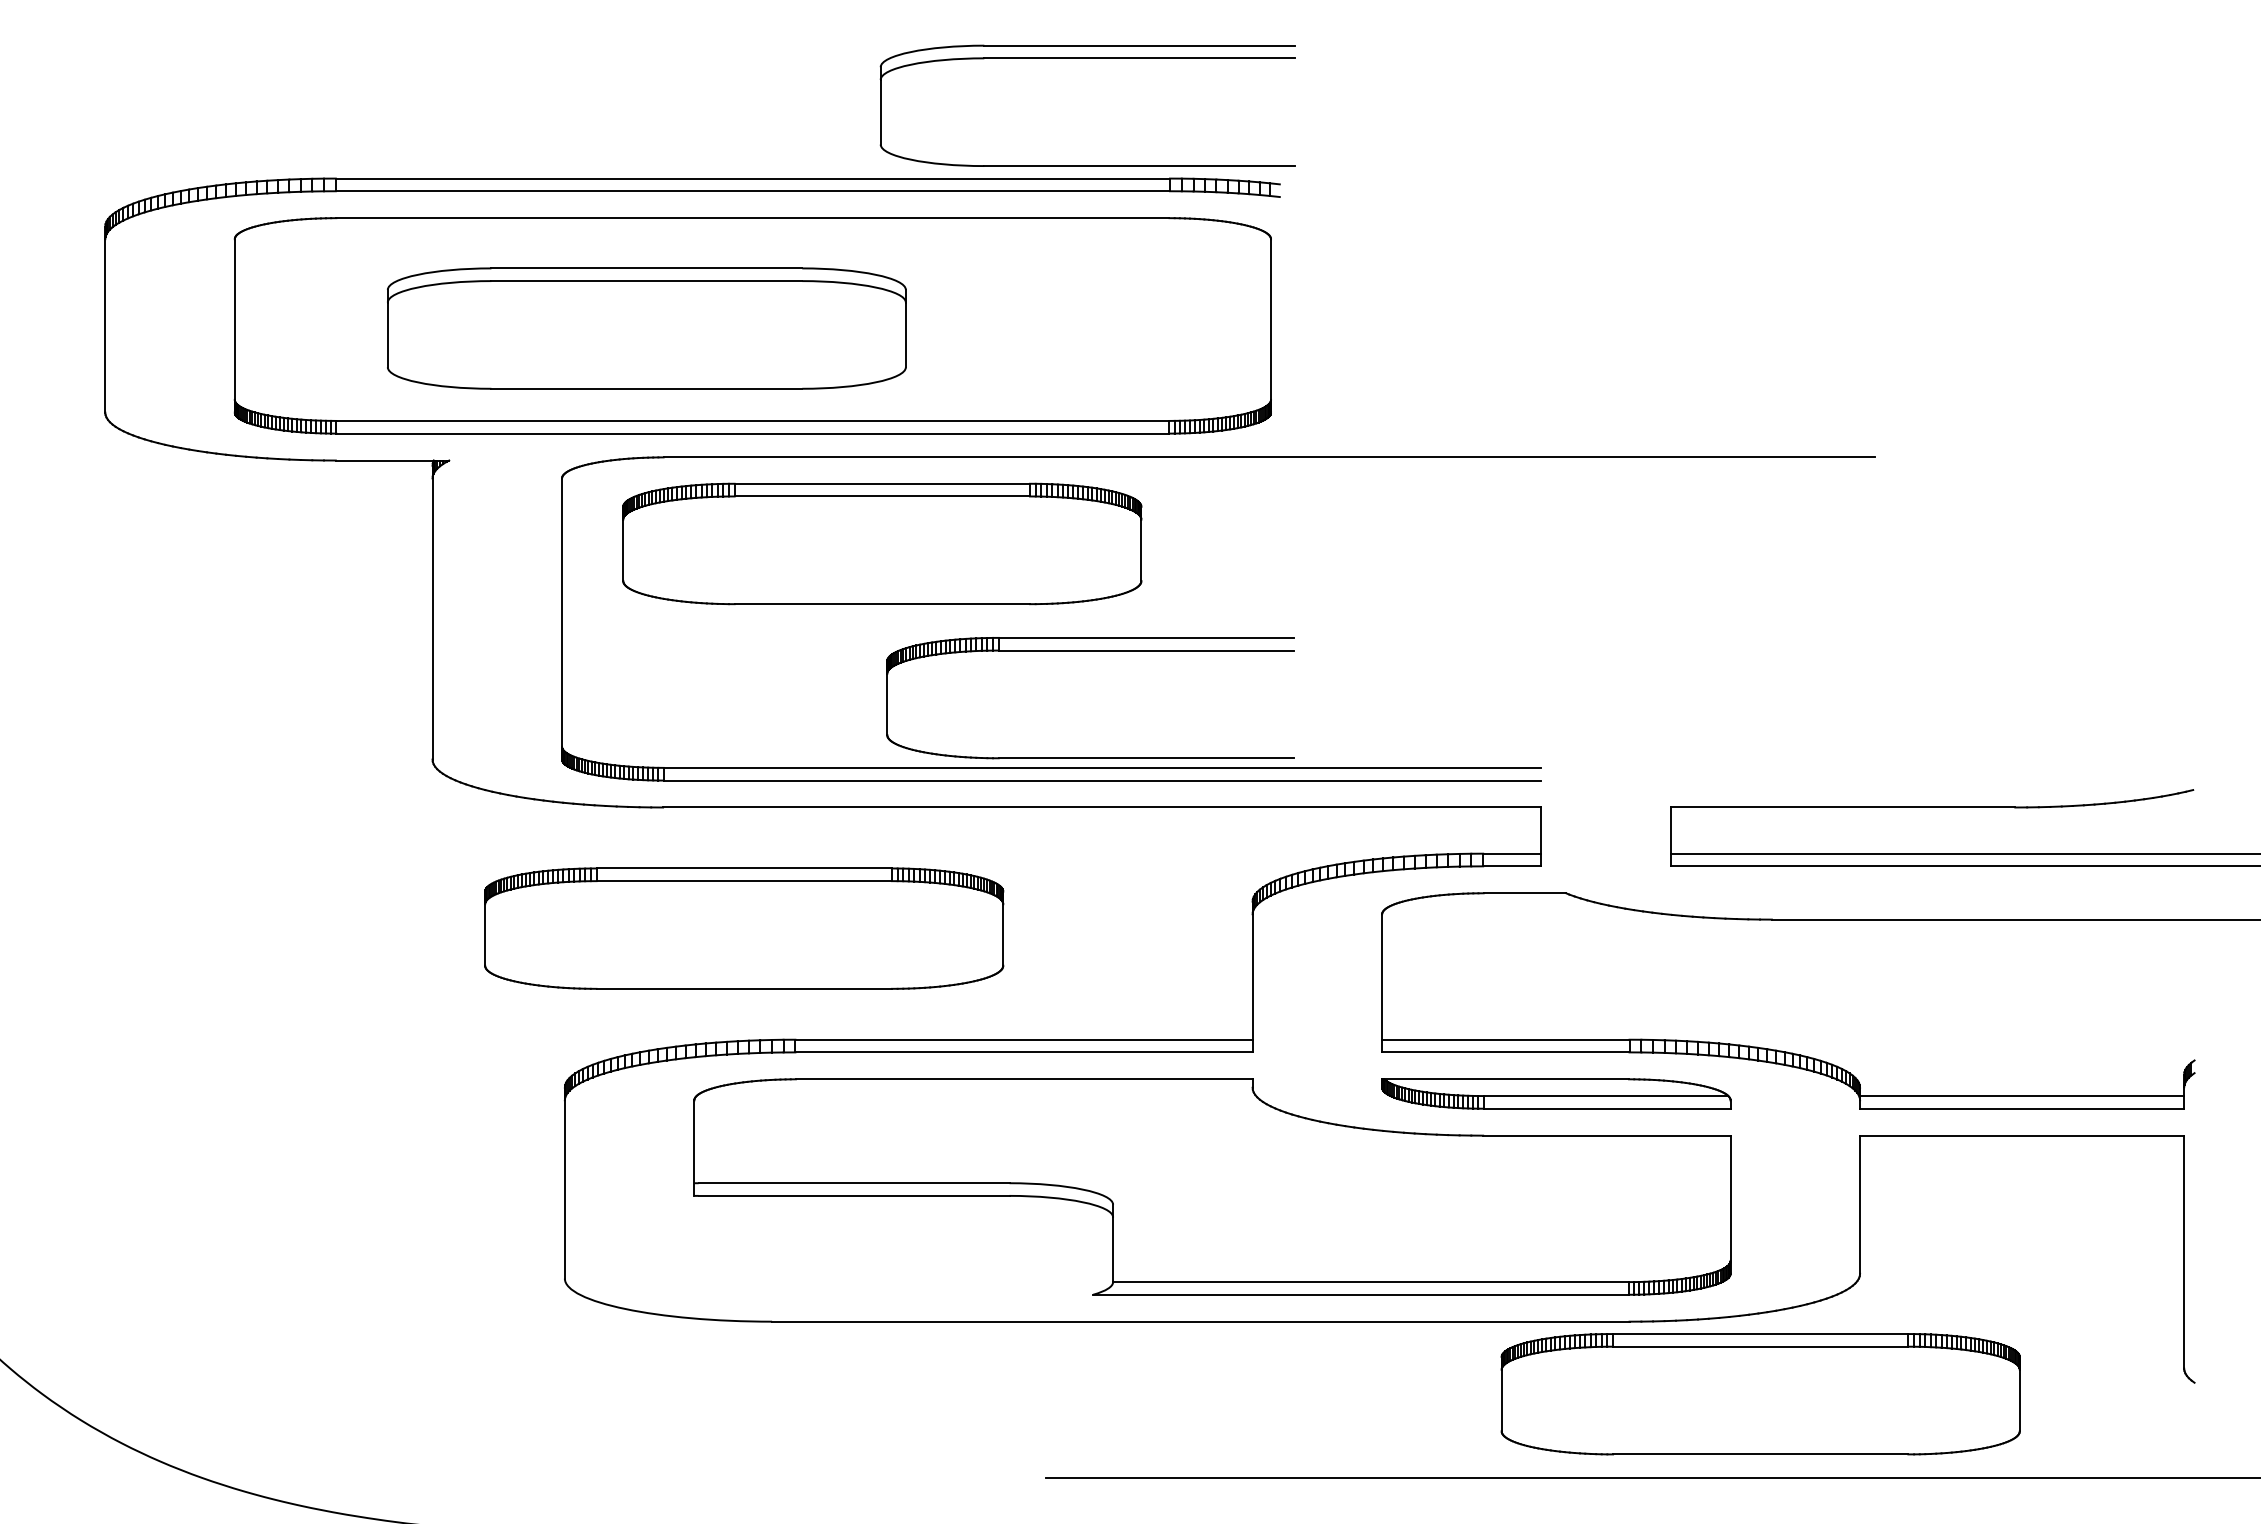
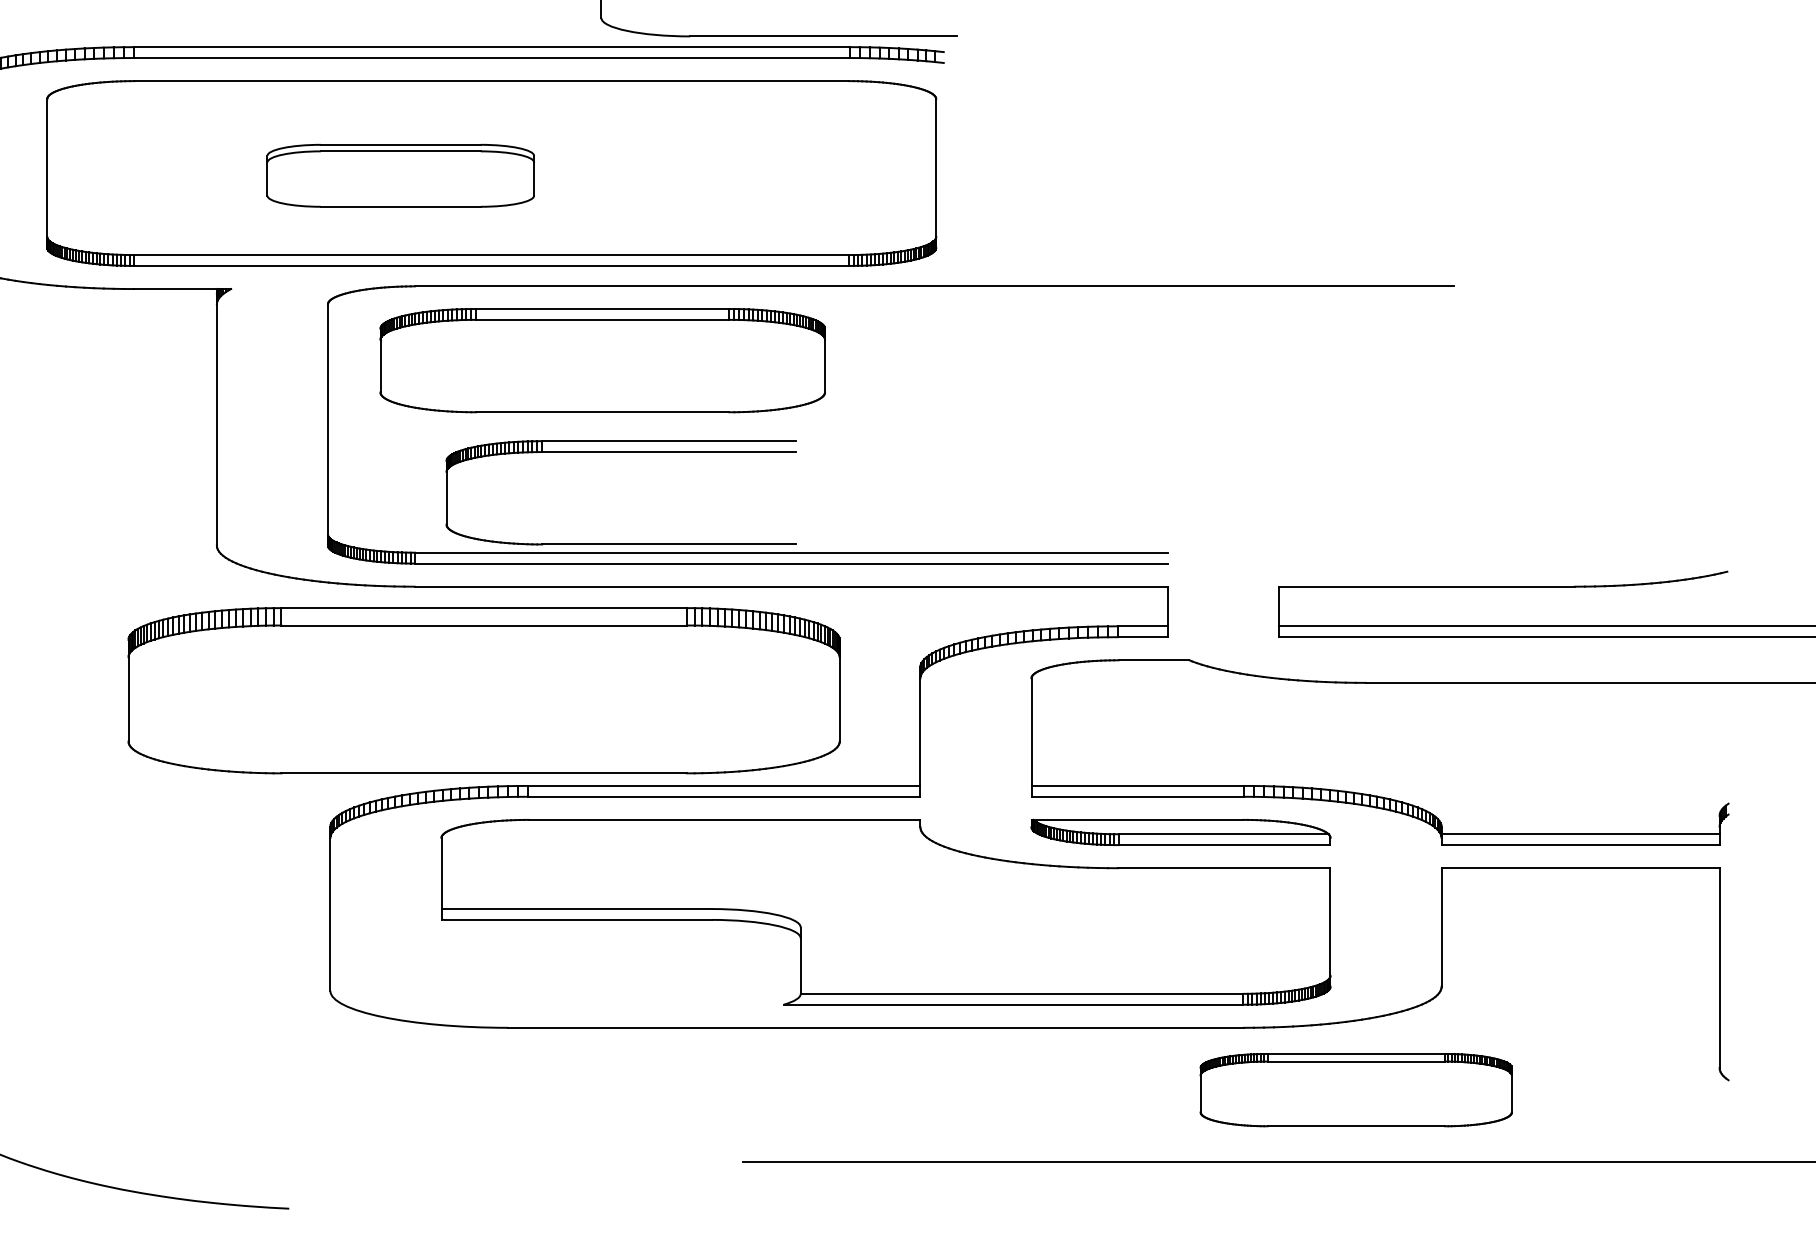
part: (646, 328) -> (400, 175), size x0.6
part: (1090, 651) -> (620, 452), moved
part: (744, 928) -> (484, 690), size x1.6
part: (1760, 1394) -> (1356, 1090), size x0.7

